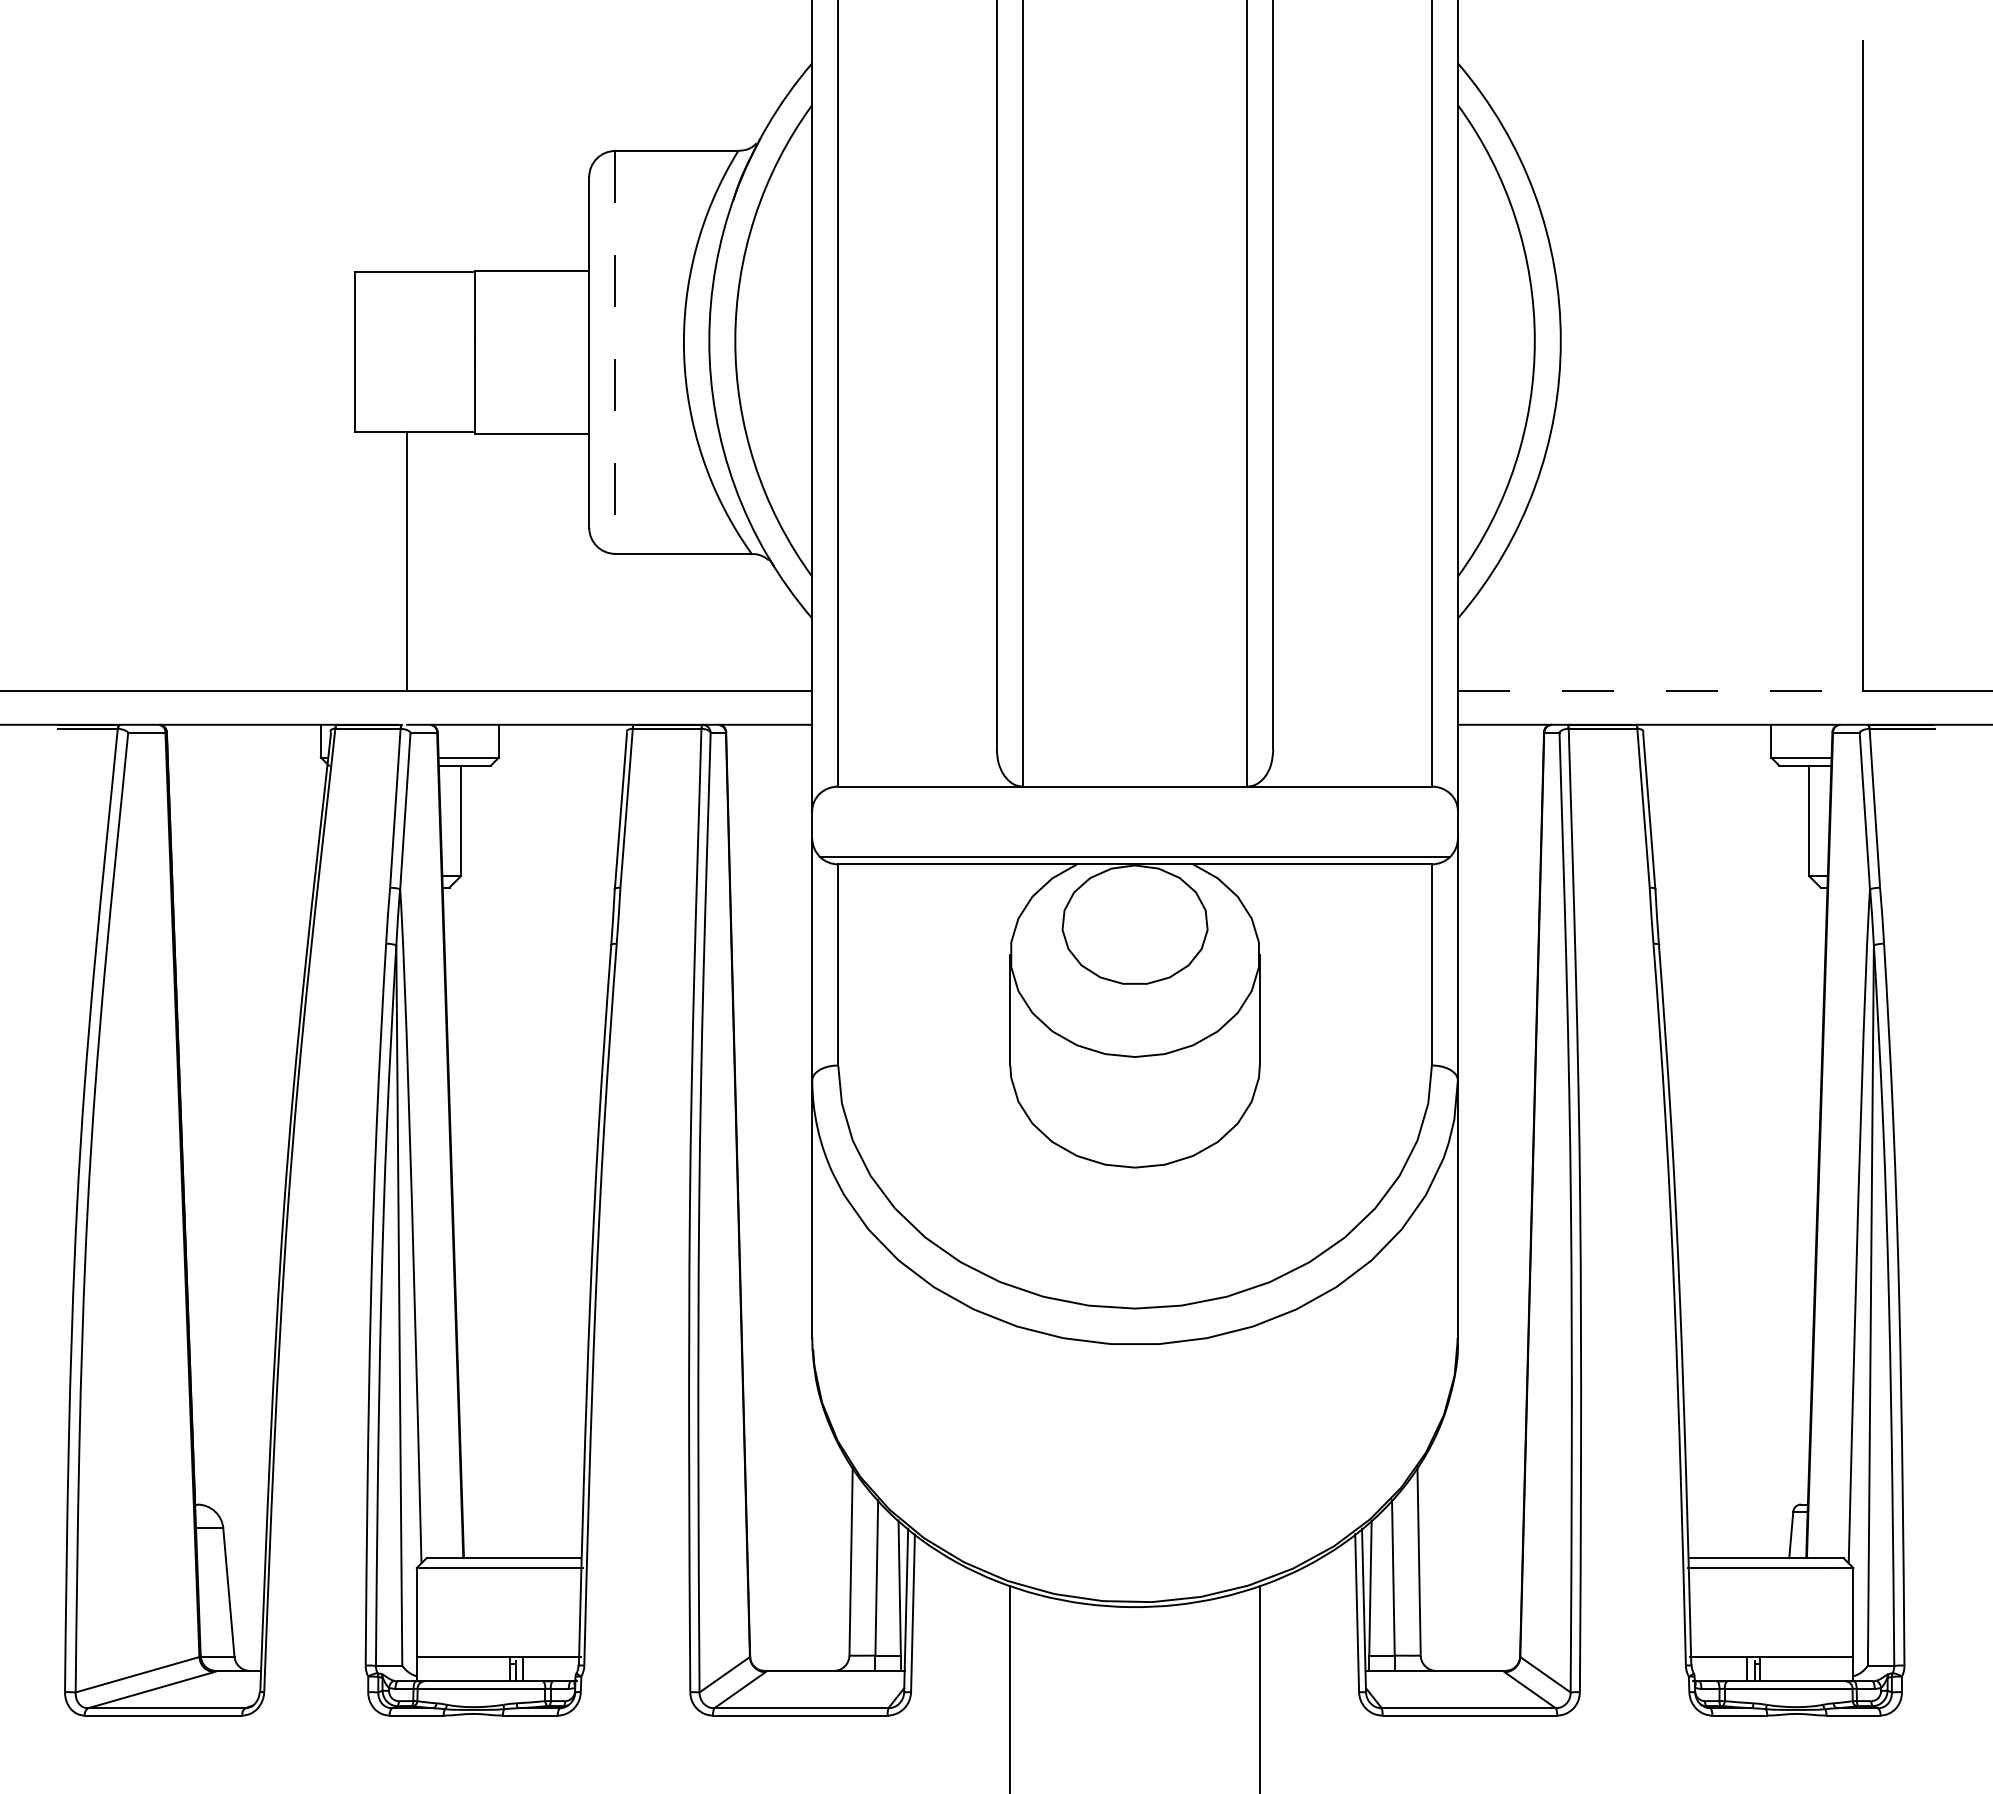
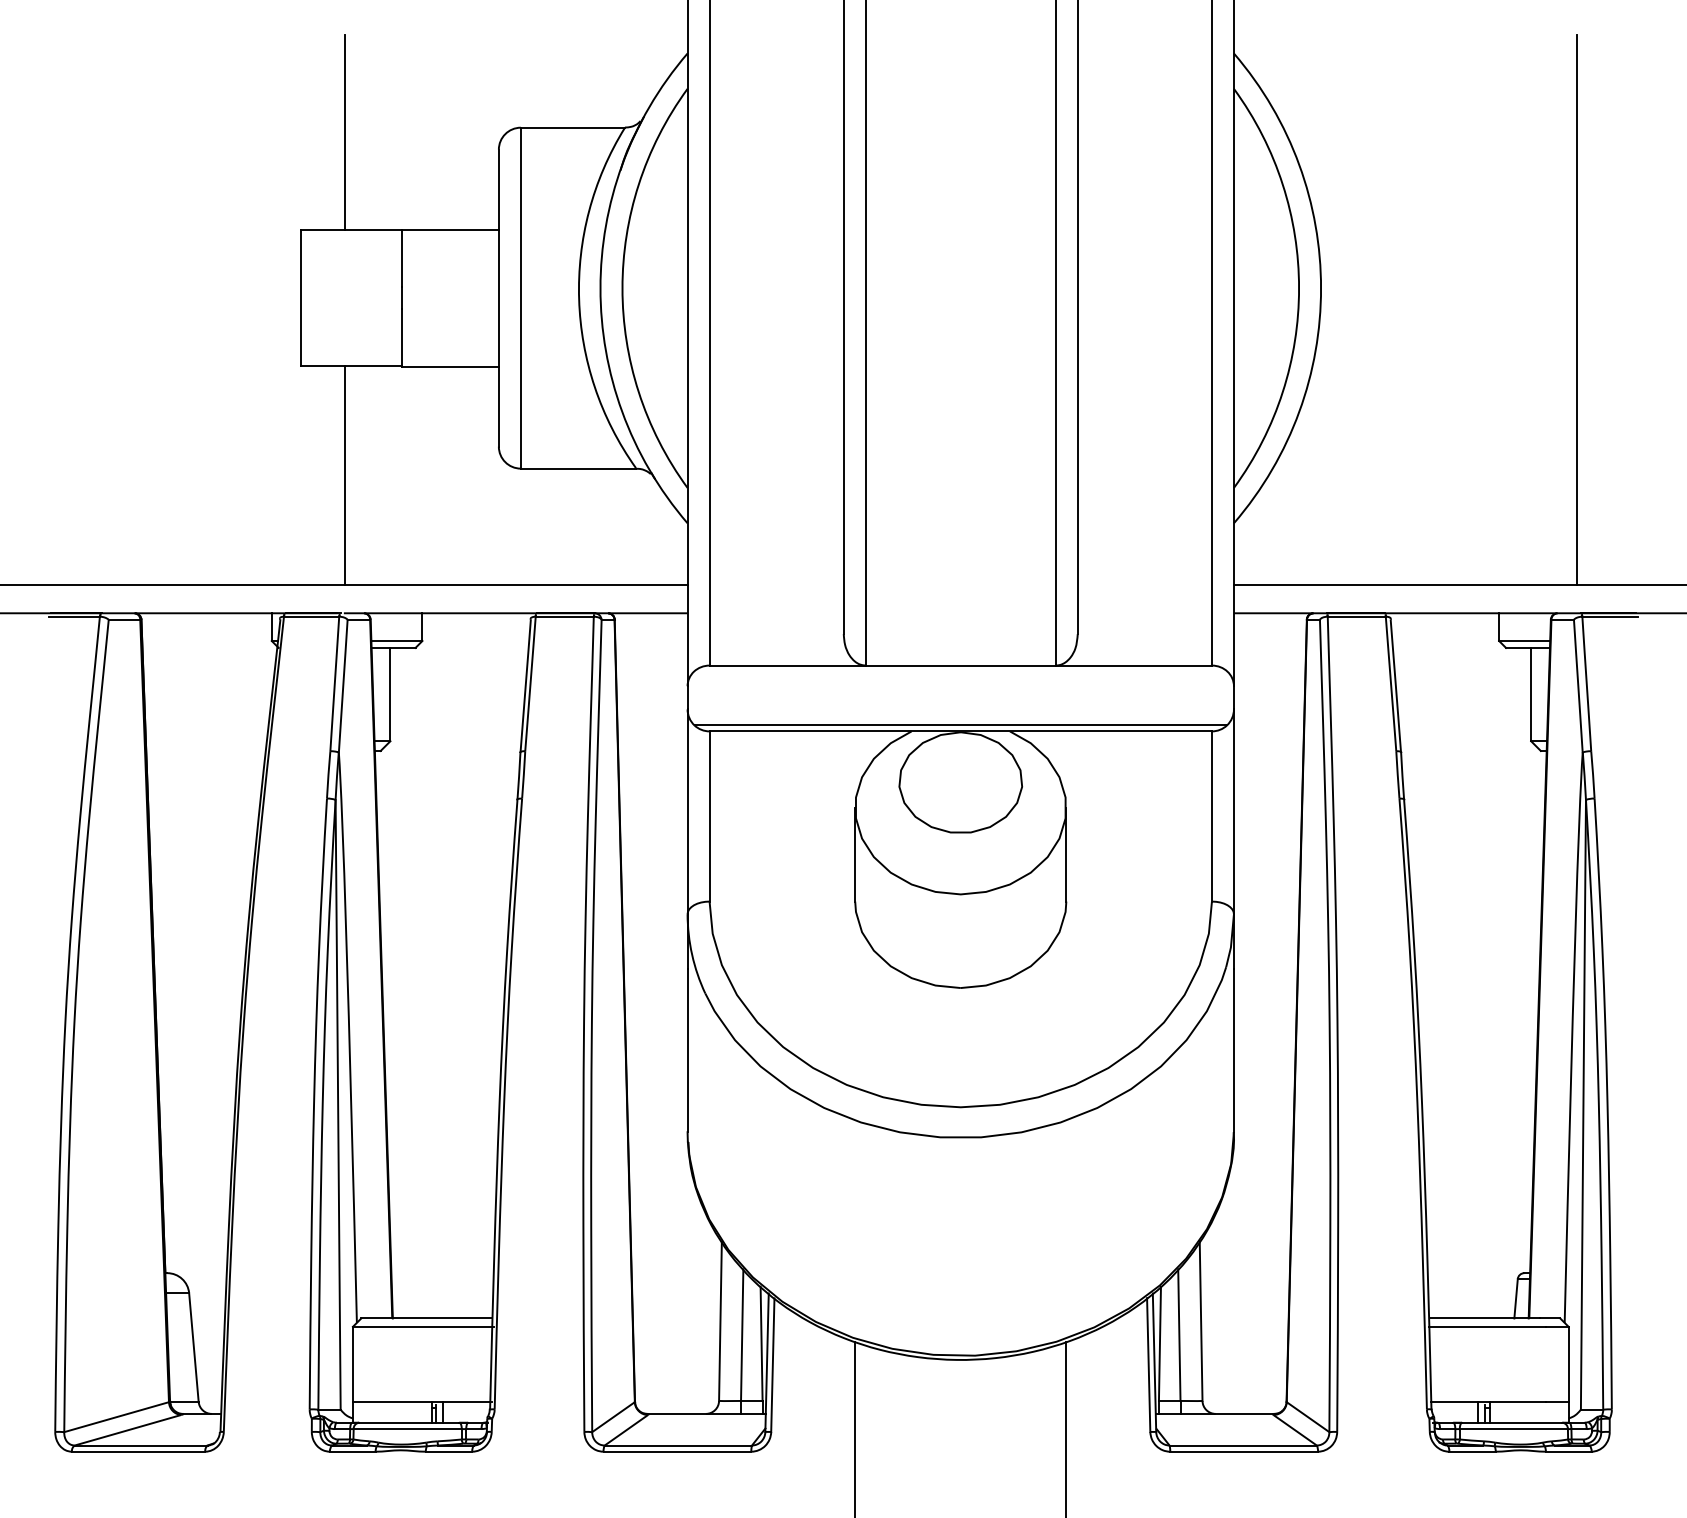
line: (406, 156) -> (344, 132), added
line: (614, 352) -> (520, 298), dashed -> solid
line: (1660, 690) -> (1405, 584), dashed -> solid

